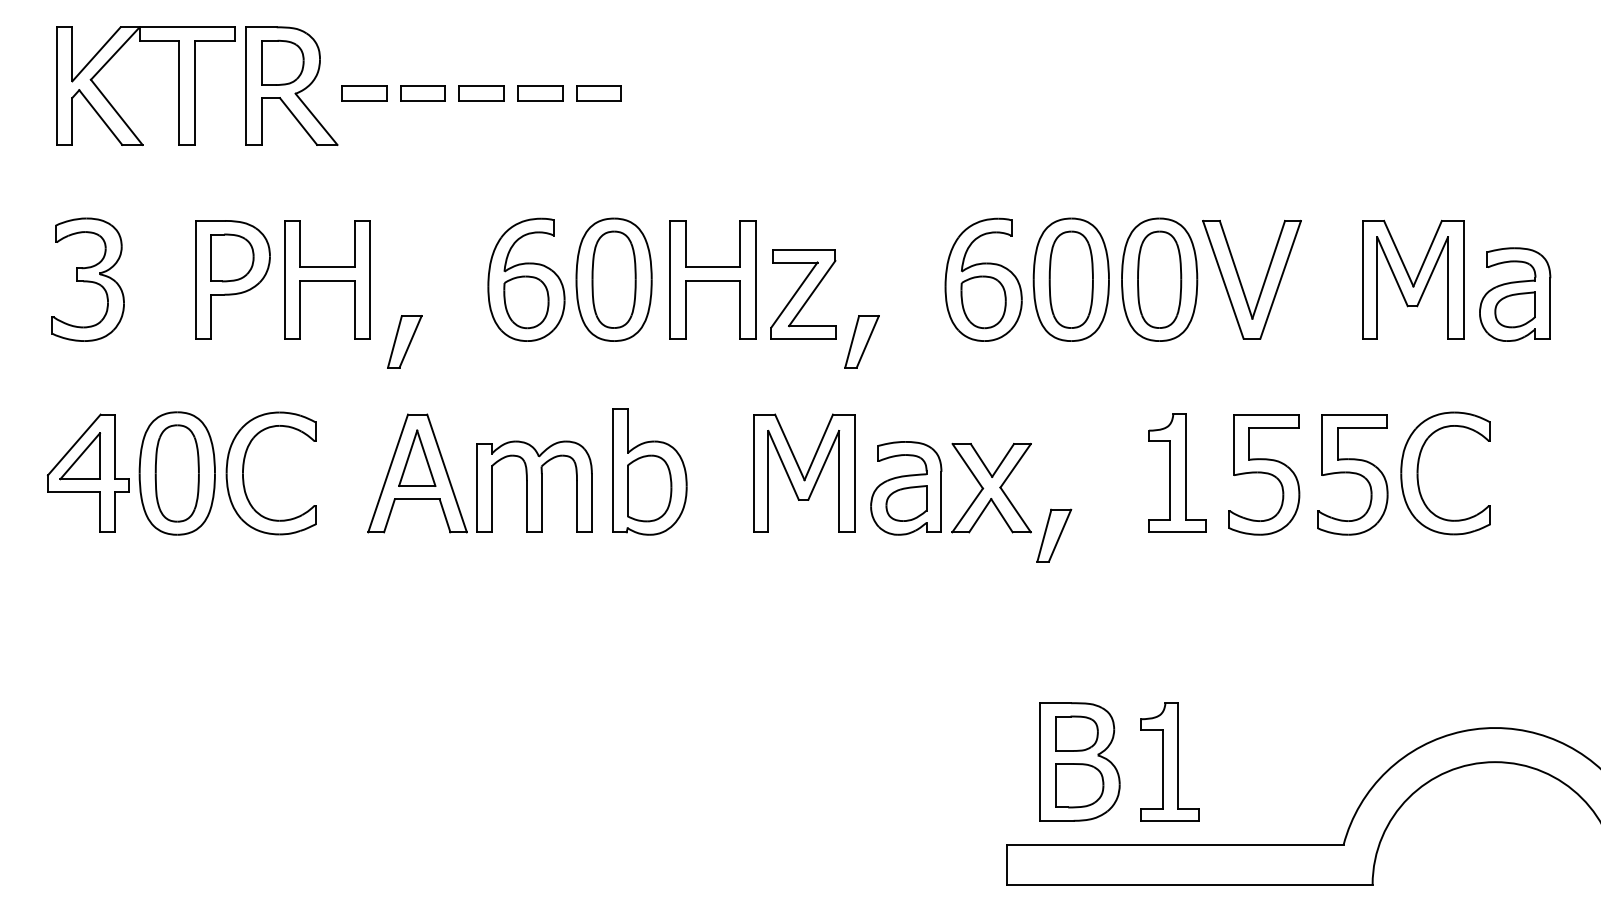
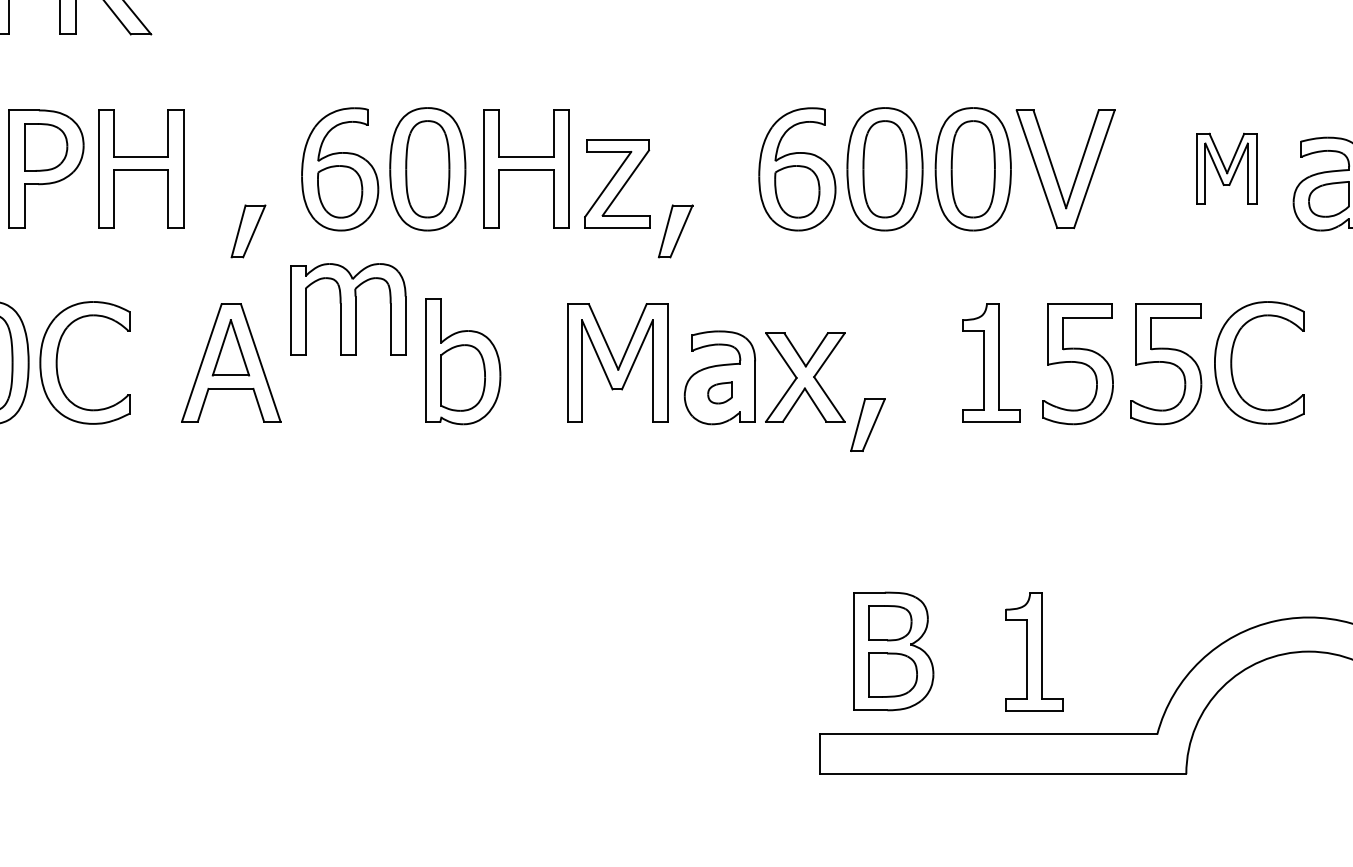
part: (1413, 279) -> (1227, 168), size x0.6
part: (404, 341) -> (248, 230), moved
part: (534, 486) -> (348, 308), moved
part: (906, 503) -> (720, 392), size x0.6
part: (1169, 761) -> (1034, 651), moved

